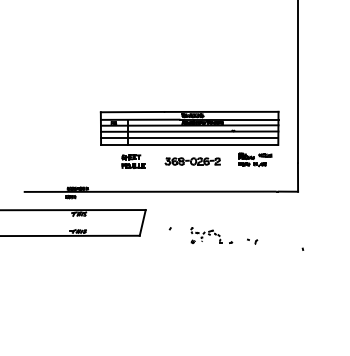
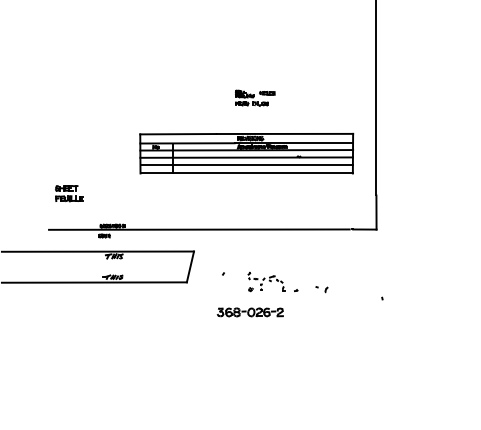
part: (255, 159) -> (255, 97), moved
part: (133, 161) -> (69, 193), moved
part: (192, 161) -> (249, 312), moved

